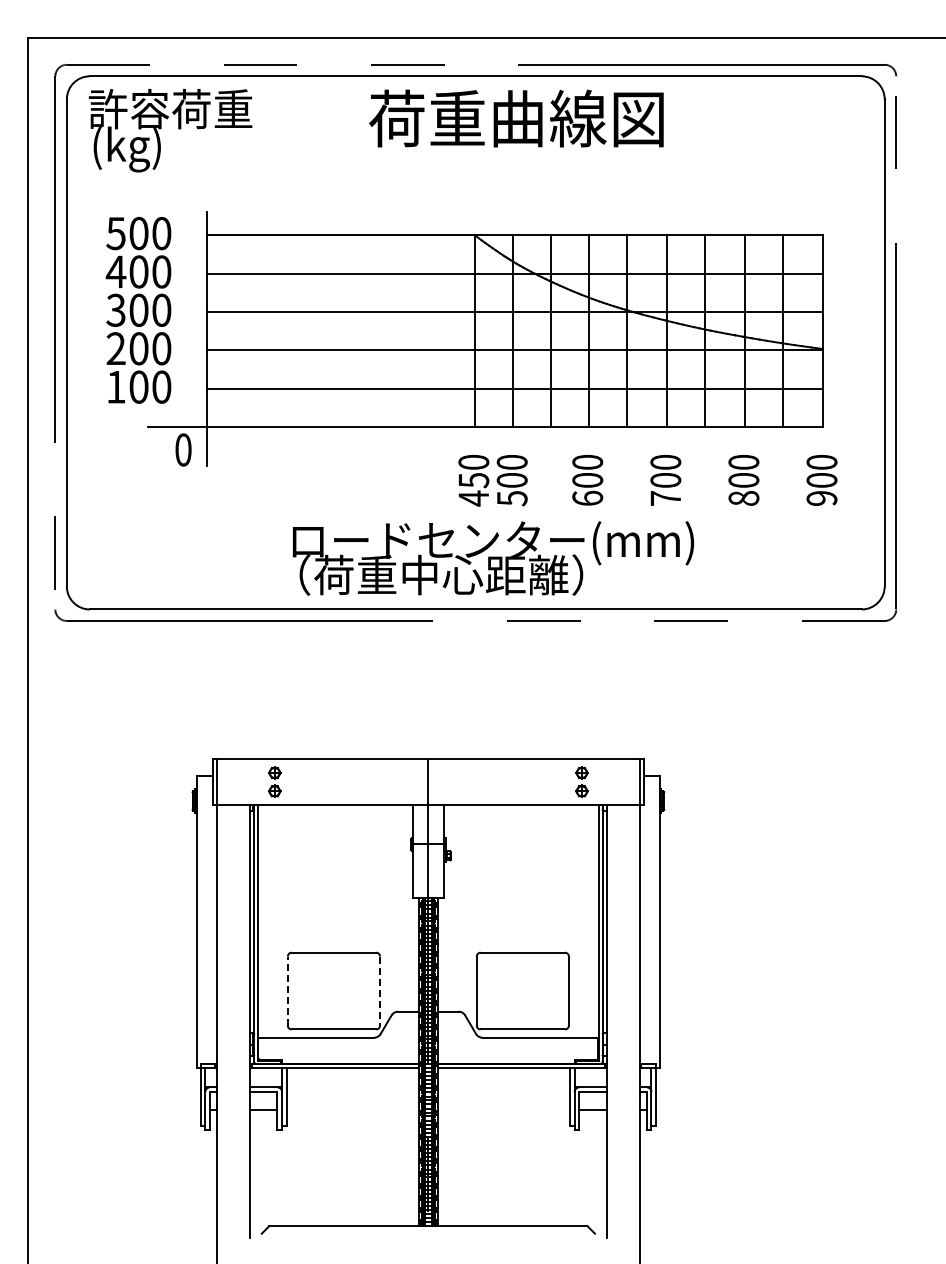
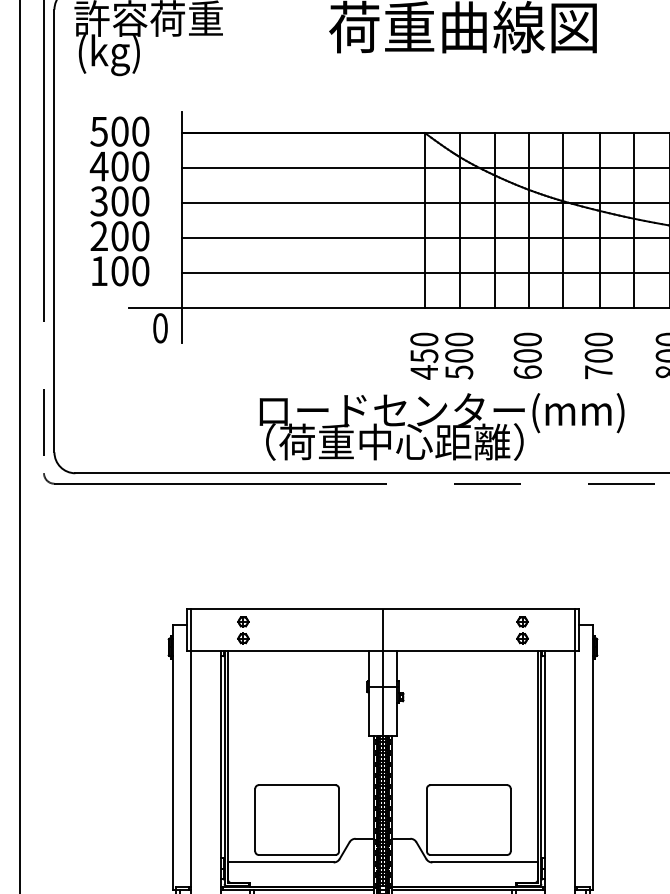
line: (287, 991) -> (254, 820), dashed -> solid
line: (380, 991) -> (339, 820), dashed -> solid

